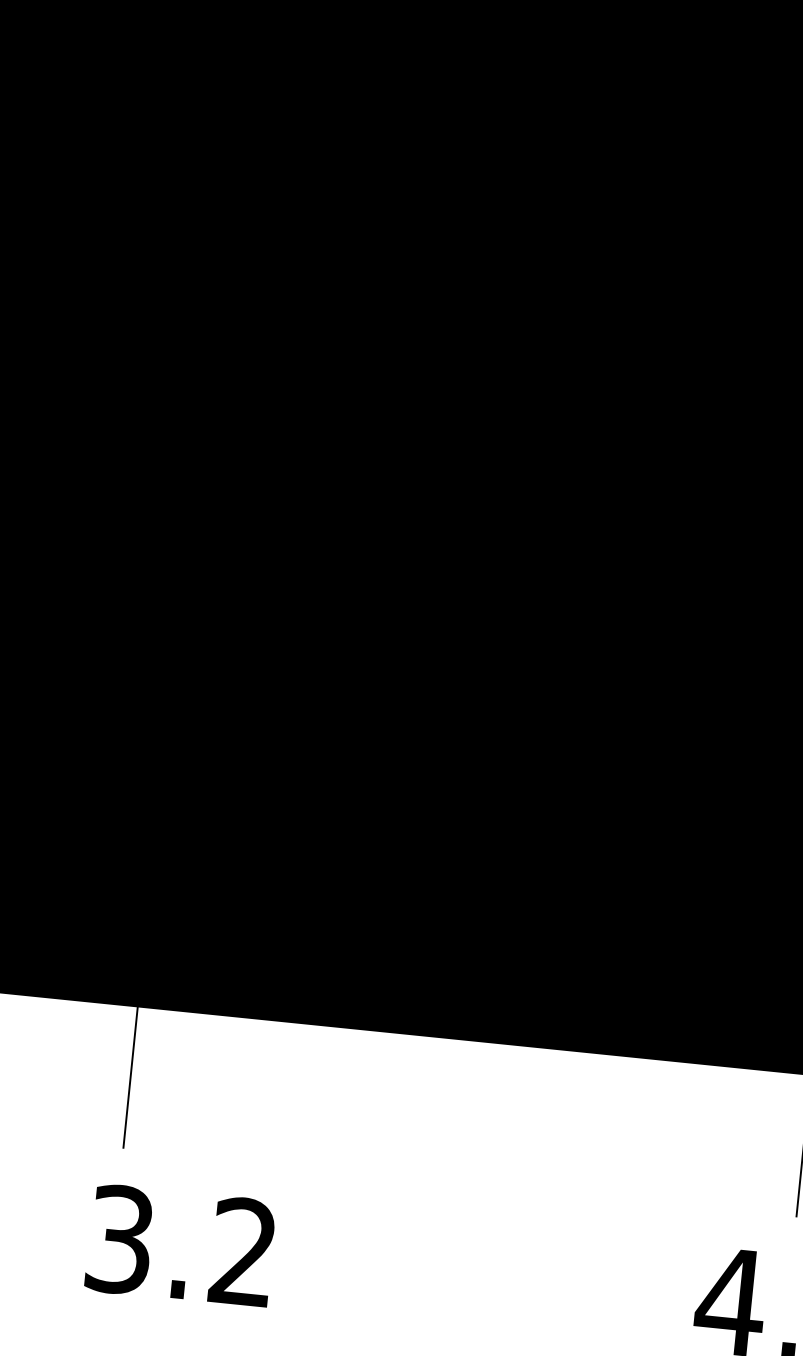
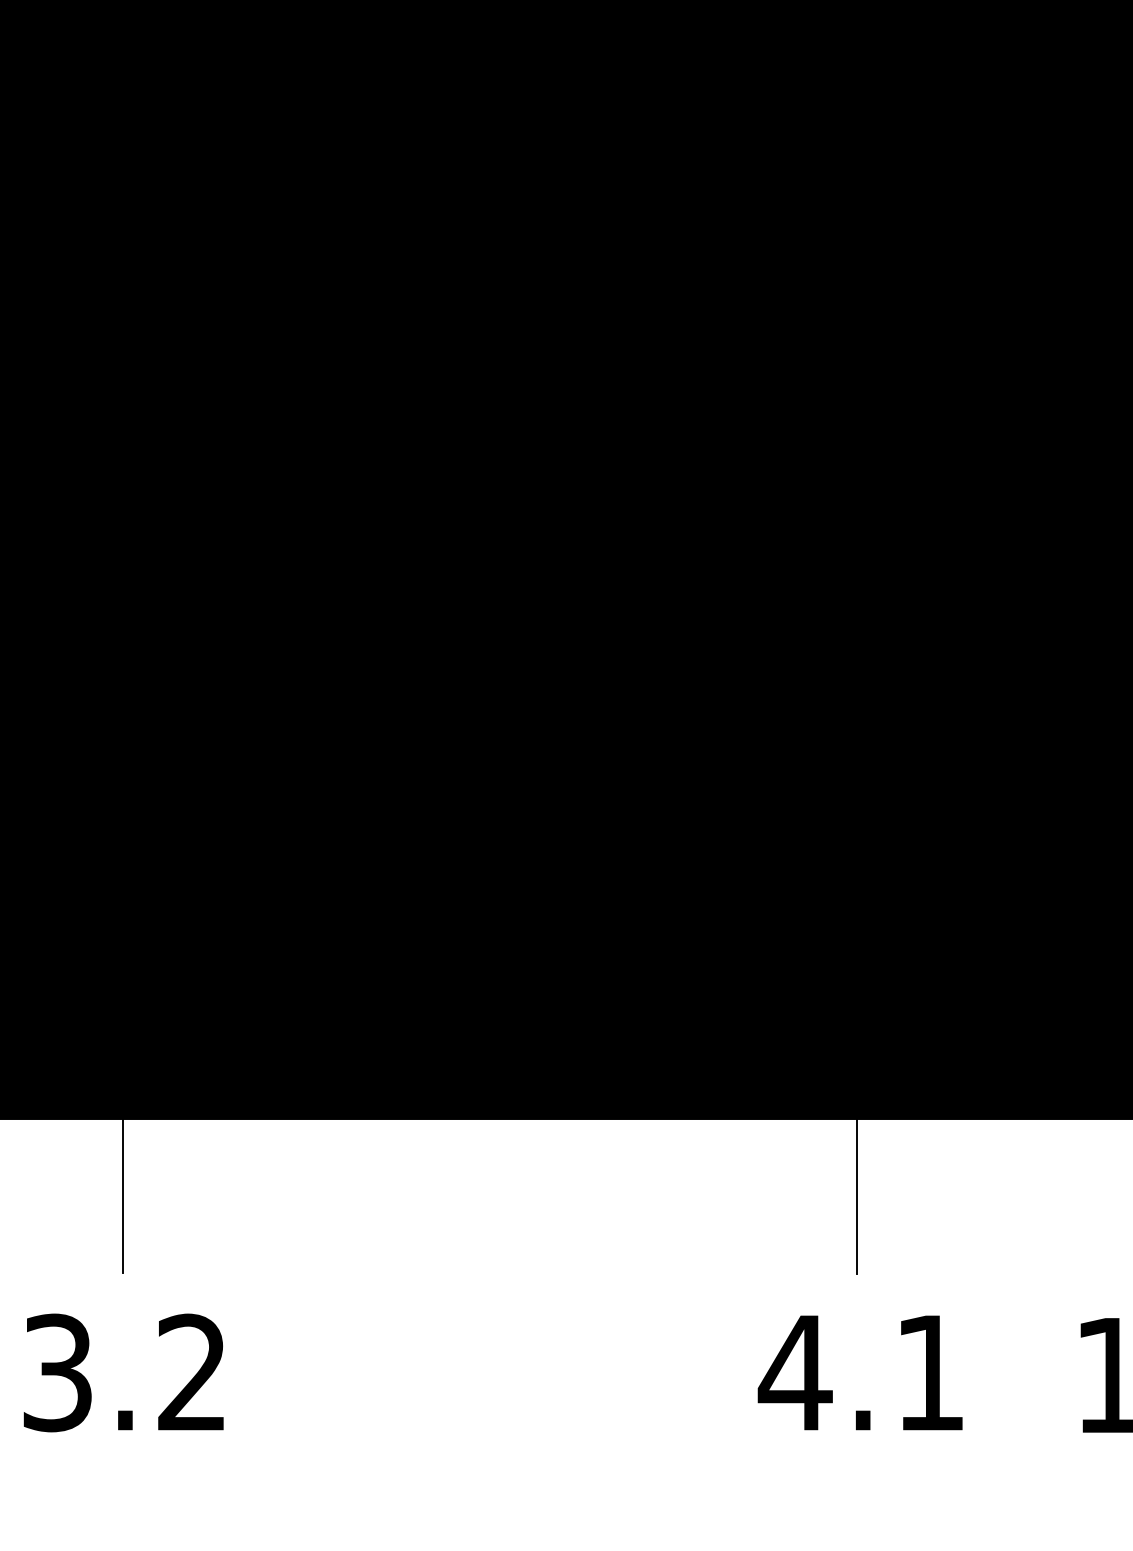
text: (180, 1245) -> (123, 1372), moved

